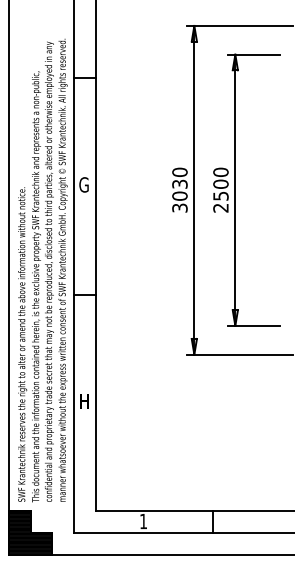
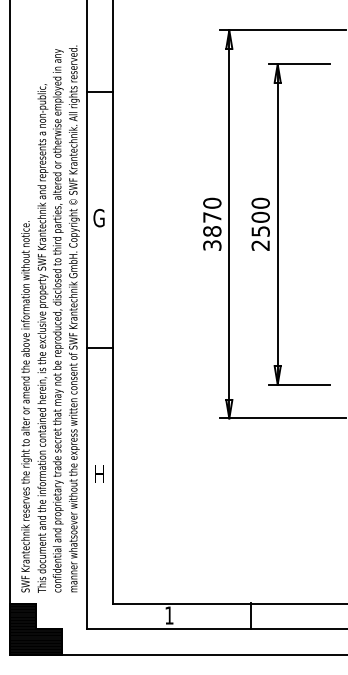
text: (179, 189) -> (211, 223), 3030 -> 3870

